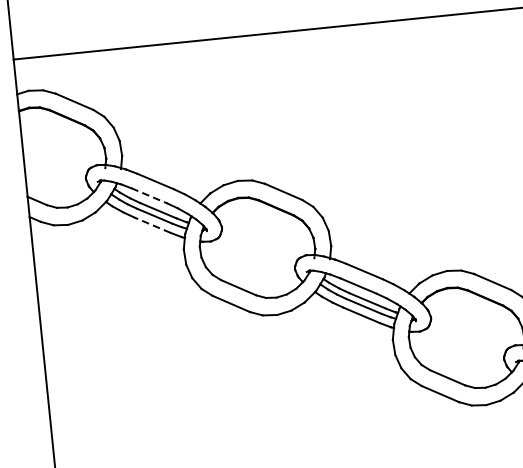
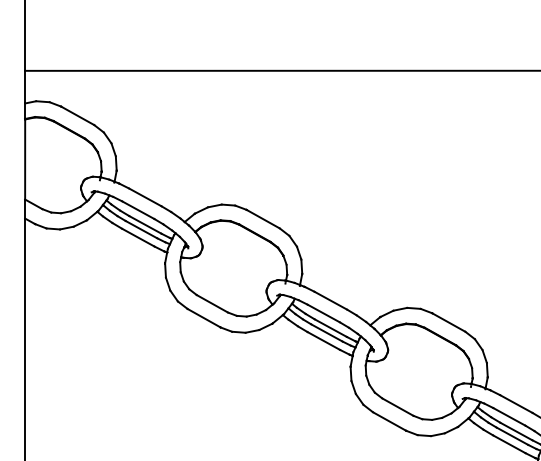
line: (149, 196) -> (138, 210), dashed -> solid
line: (152, 225) -> (138, 237), dashed -> solid

